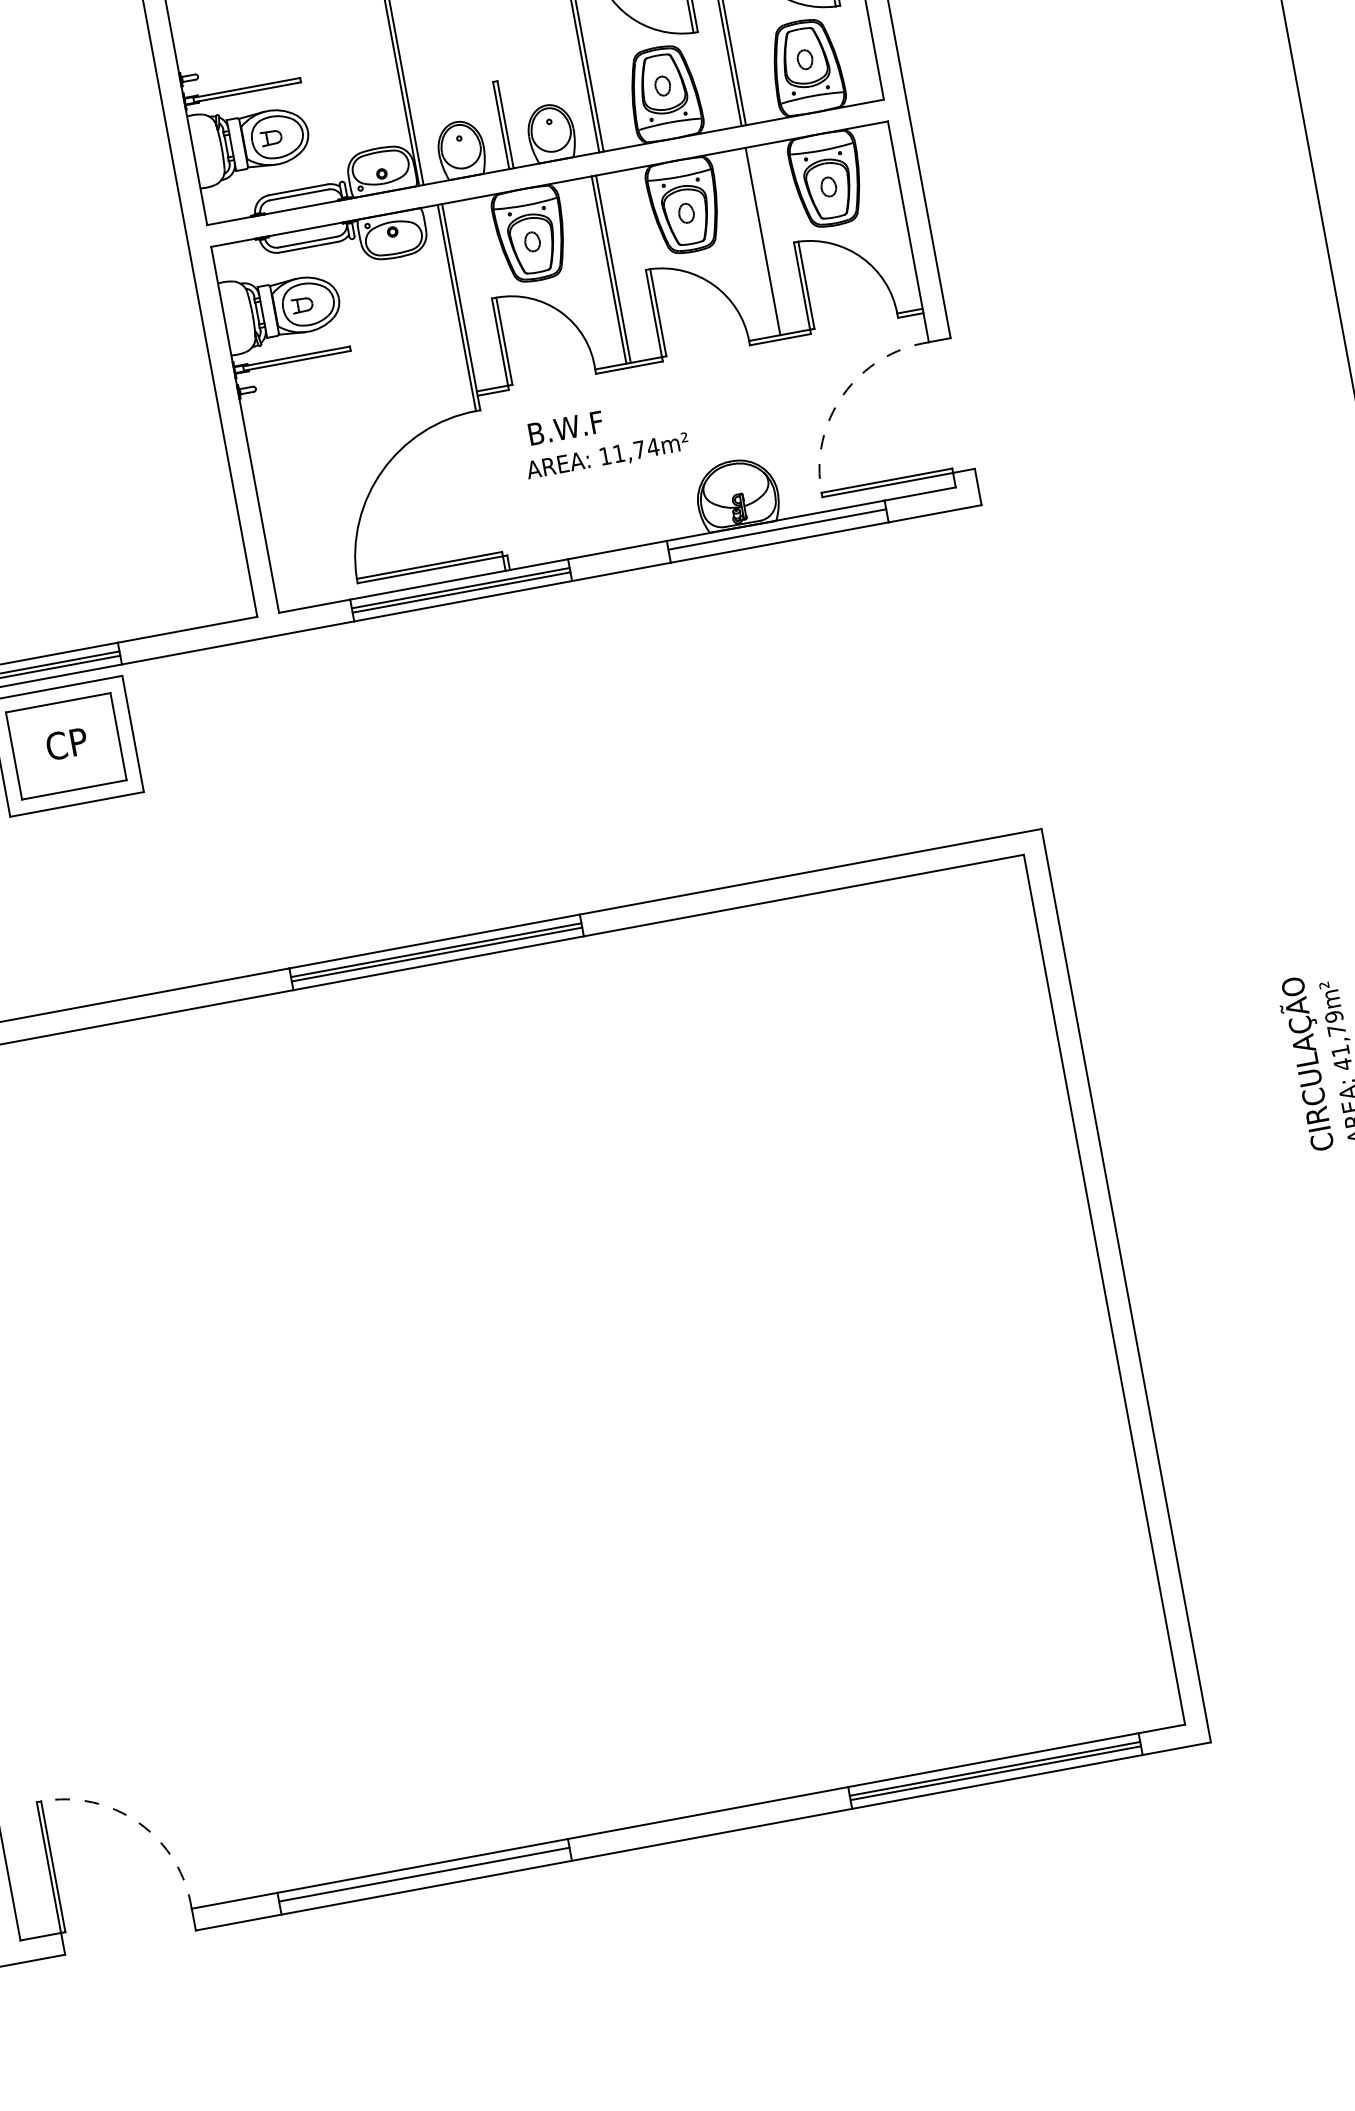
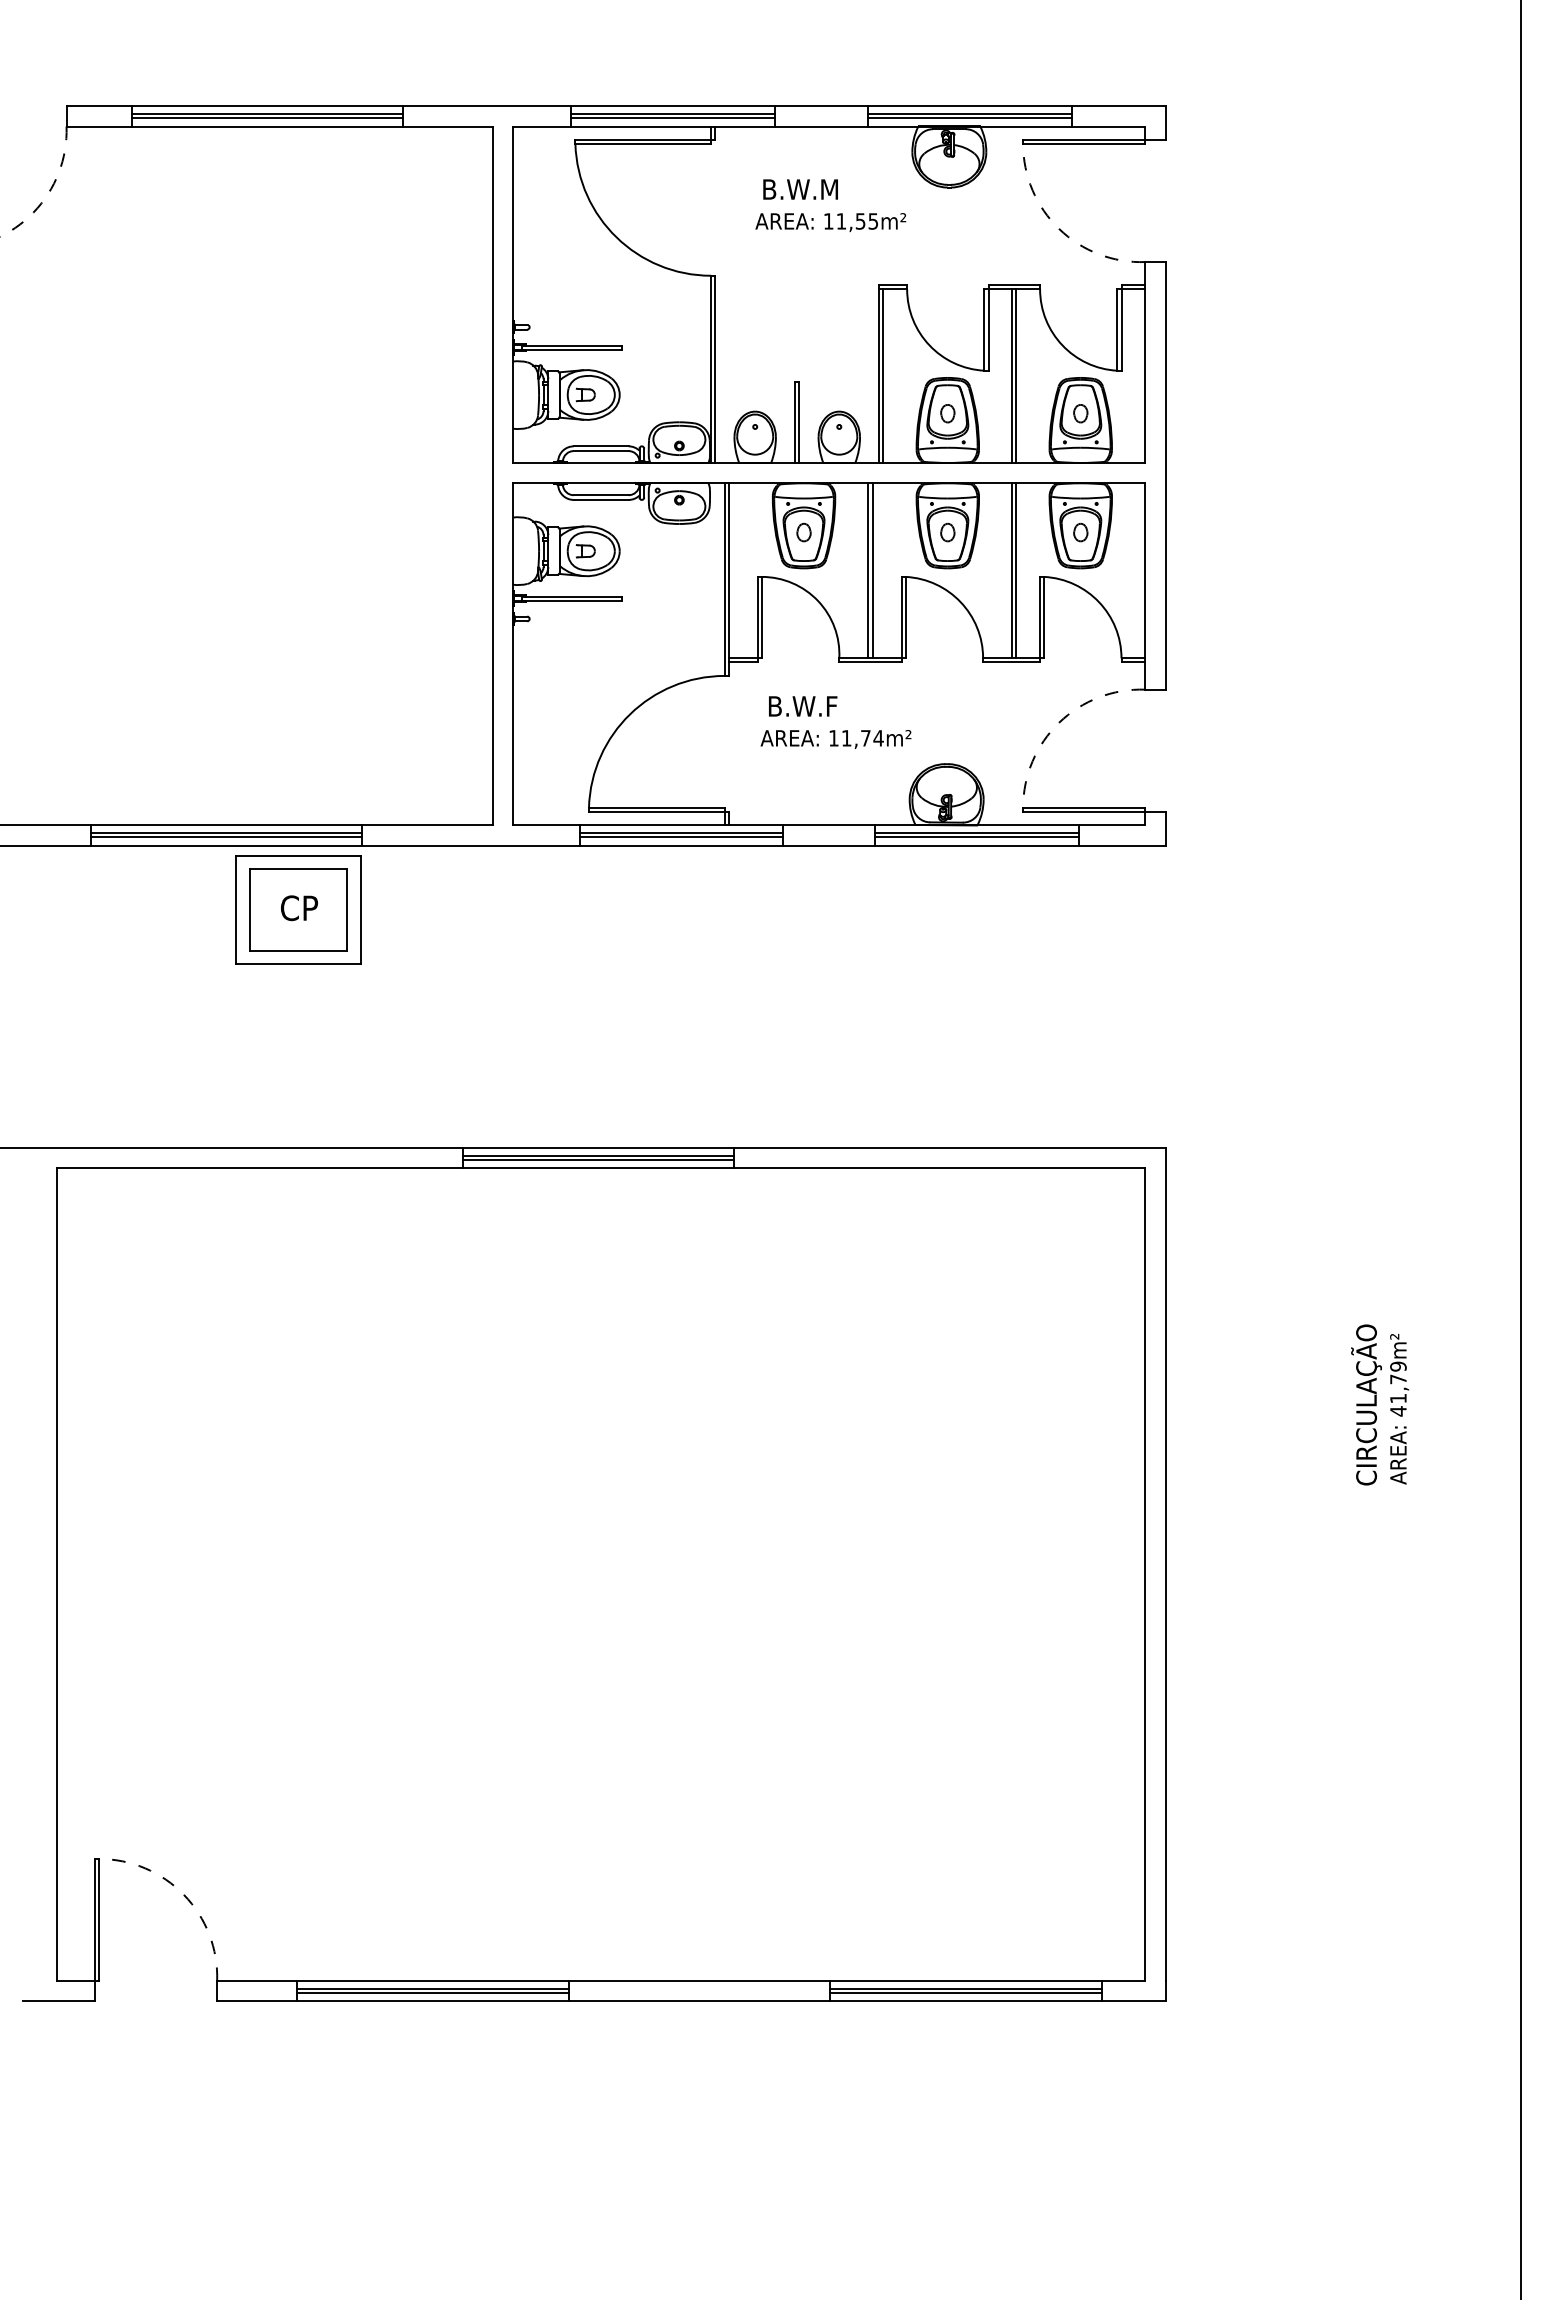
line: (767, 240) -> (1016, 570), added
line: (777, 534) -> (976, 837), added
line: (424, 1879) -> (432, 1993), added

